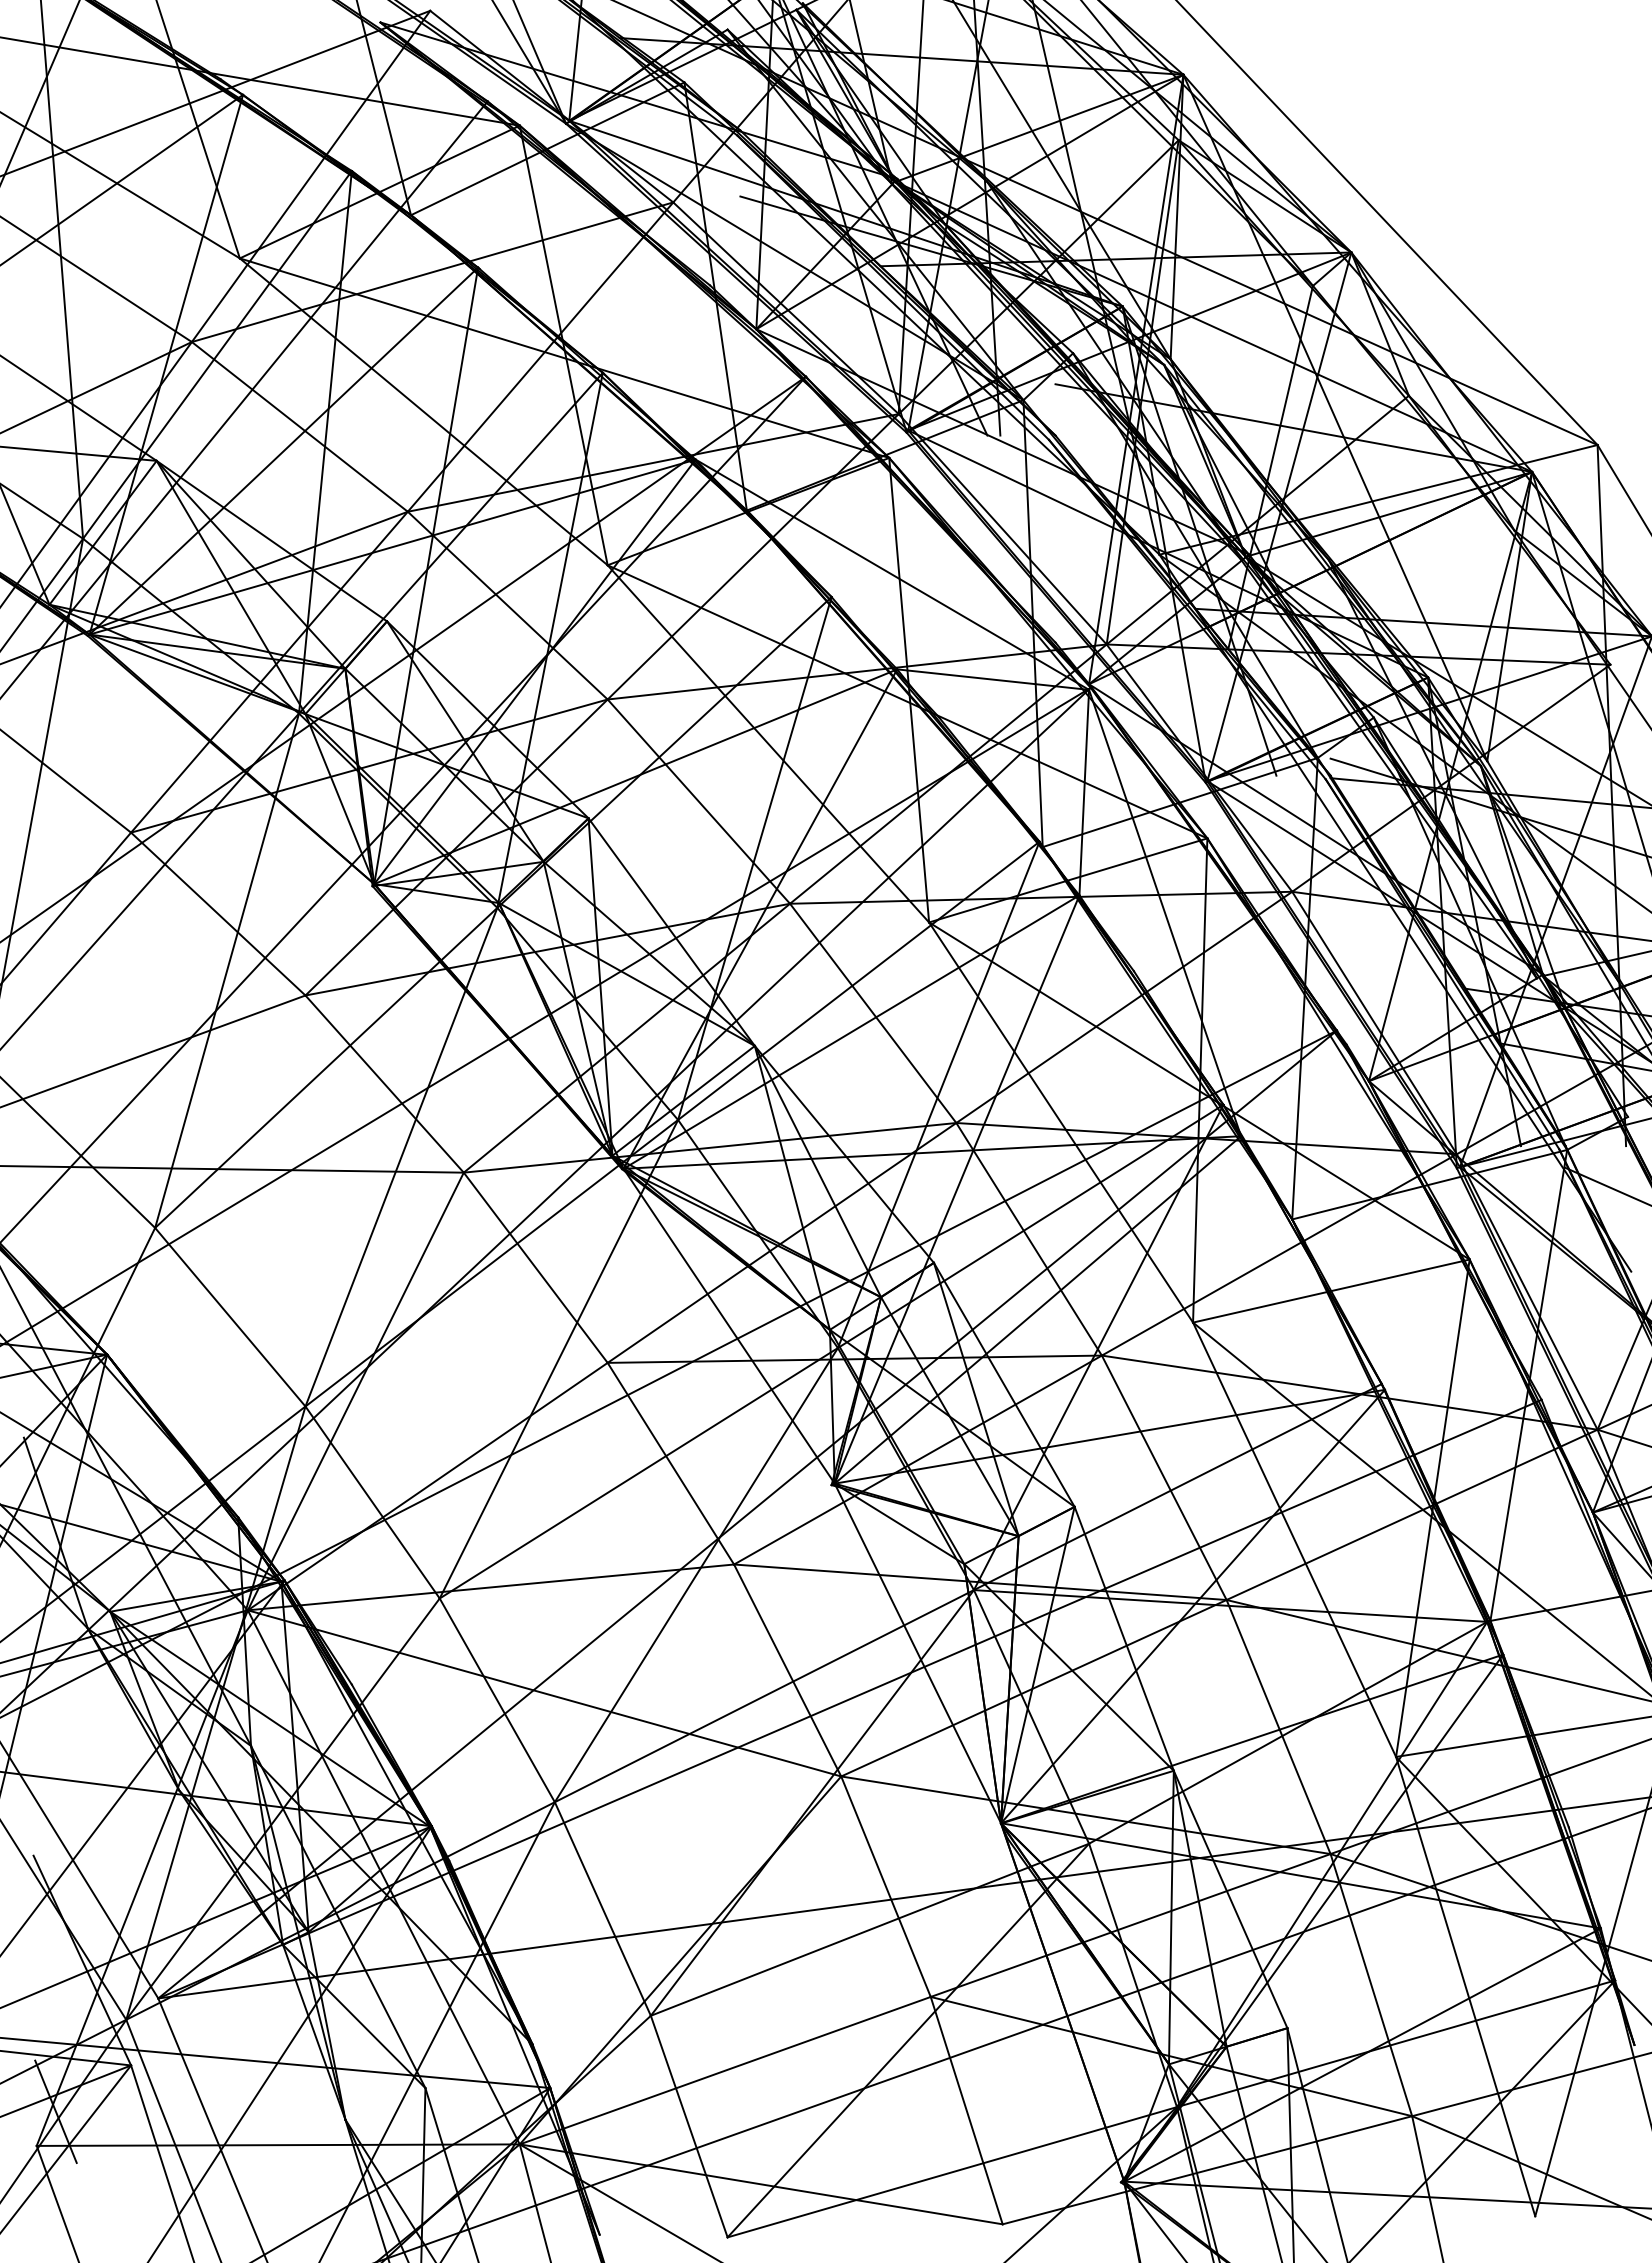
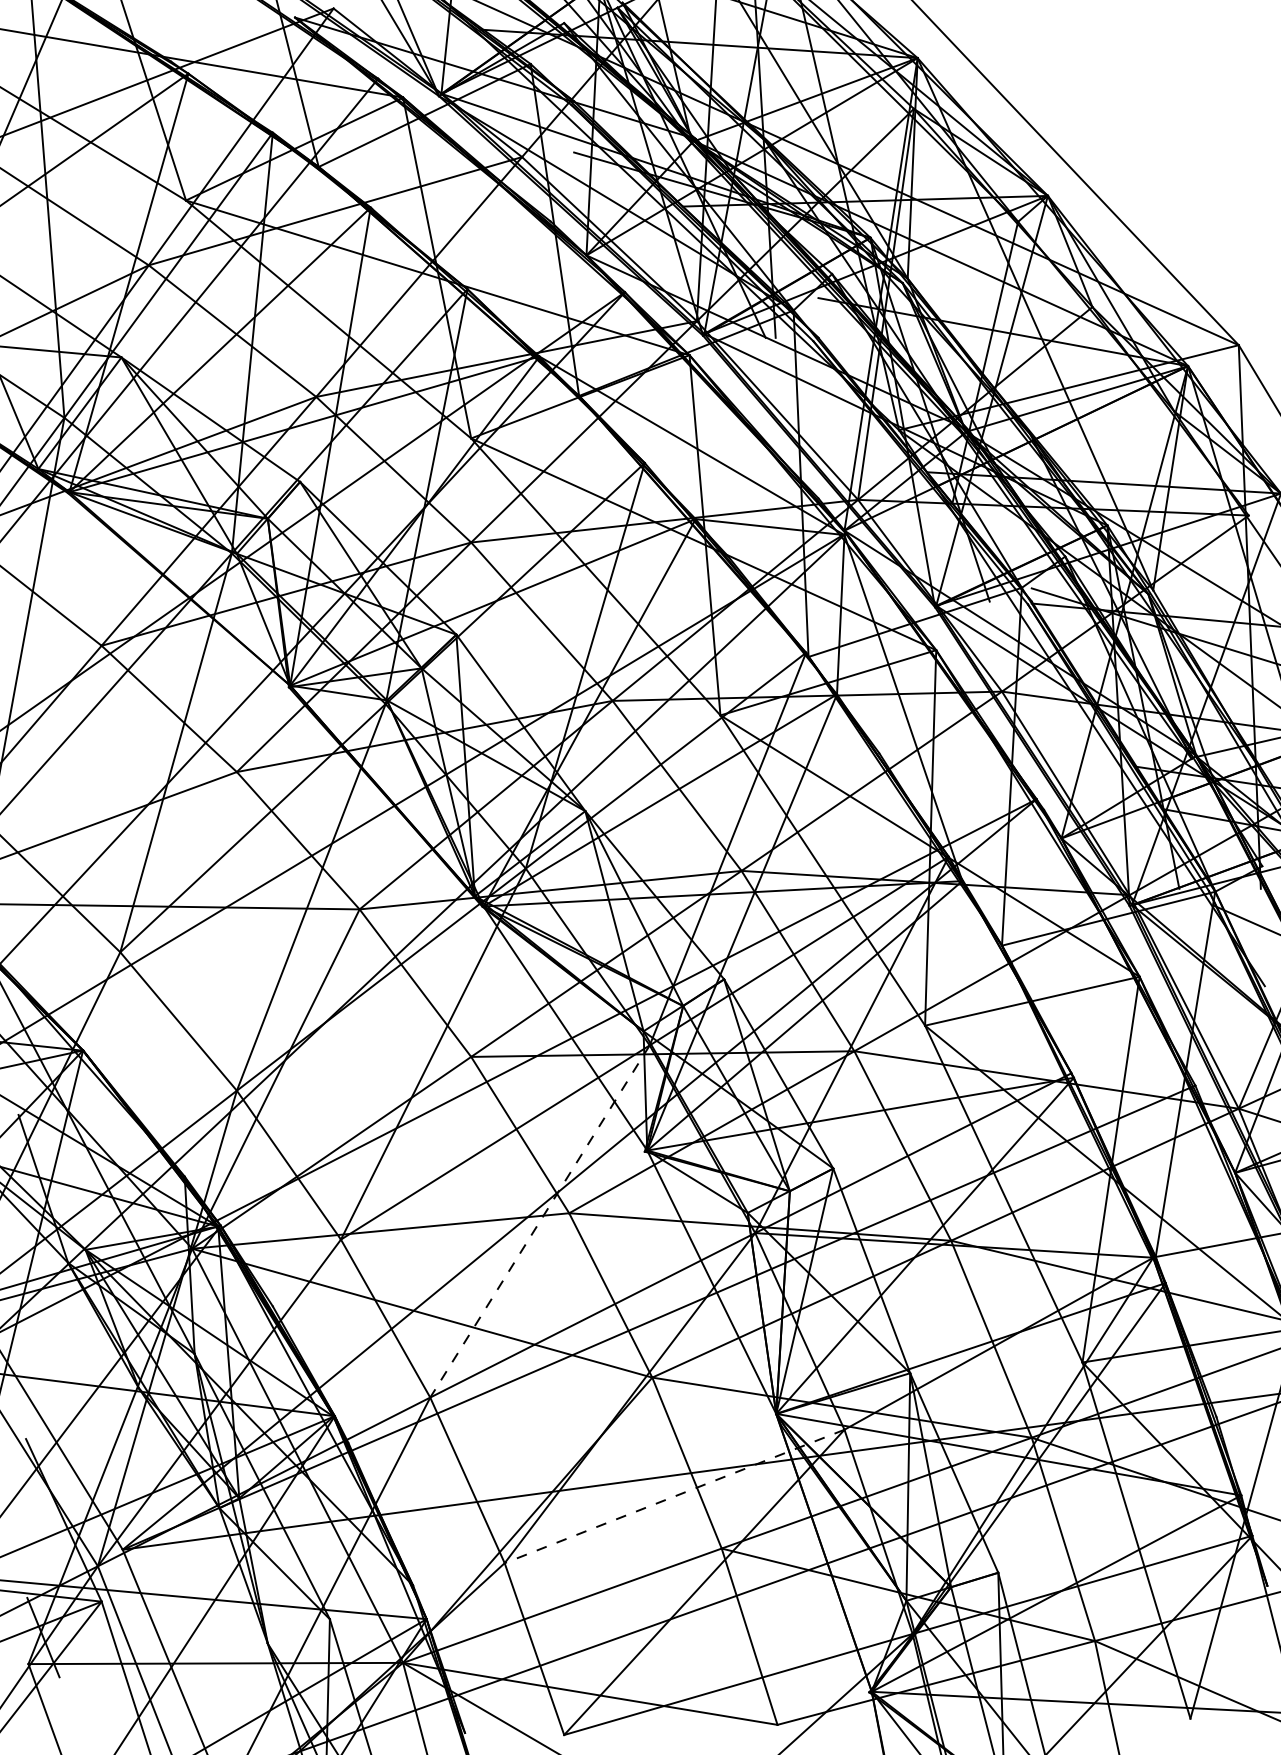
line: (696, 1575) -> (540, 1221), solid -> dashed
line: (869, 1929) -> (674, 1496), solid -> dashed

